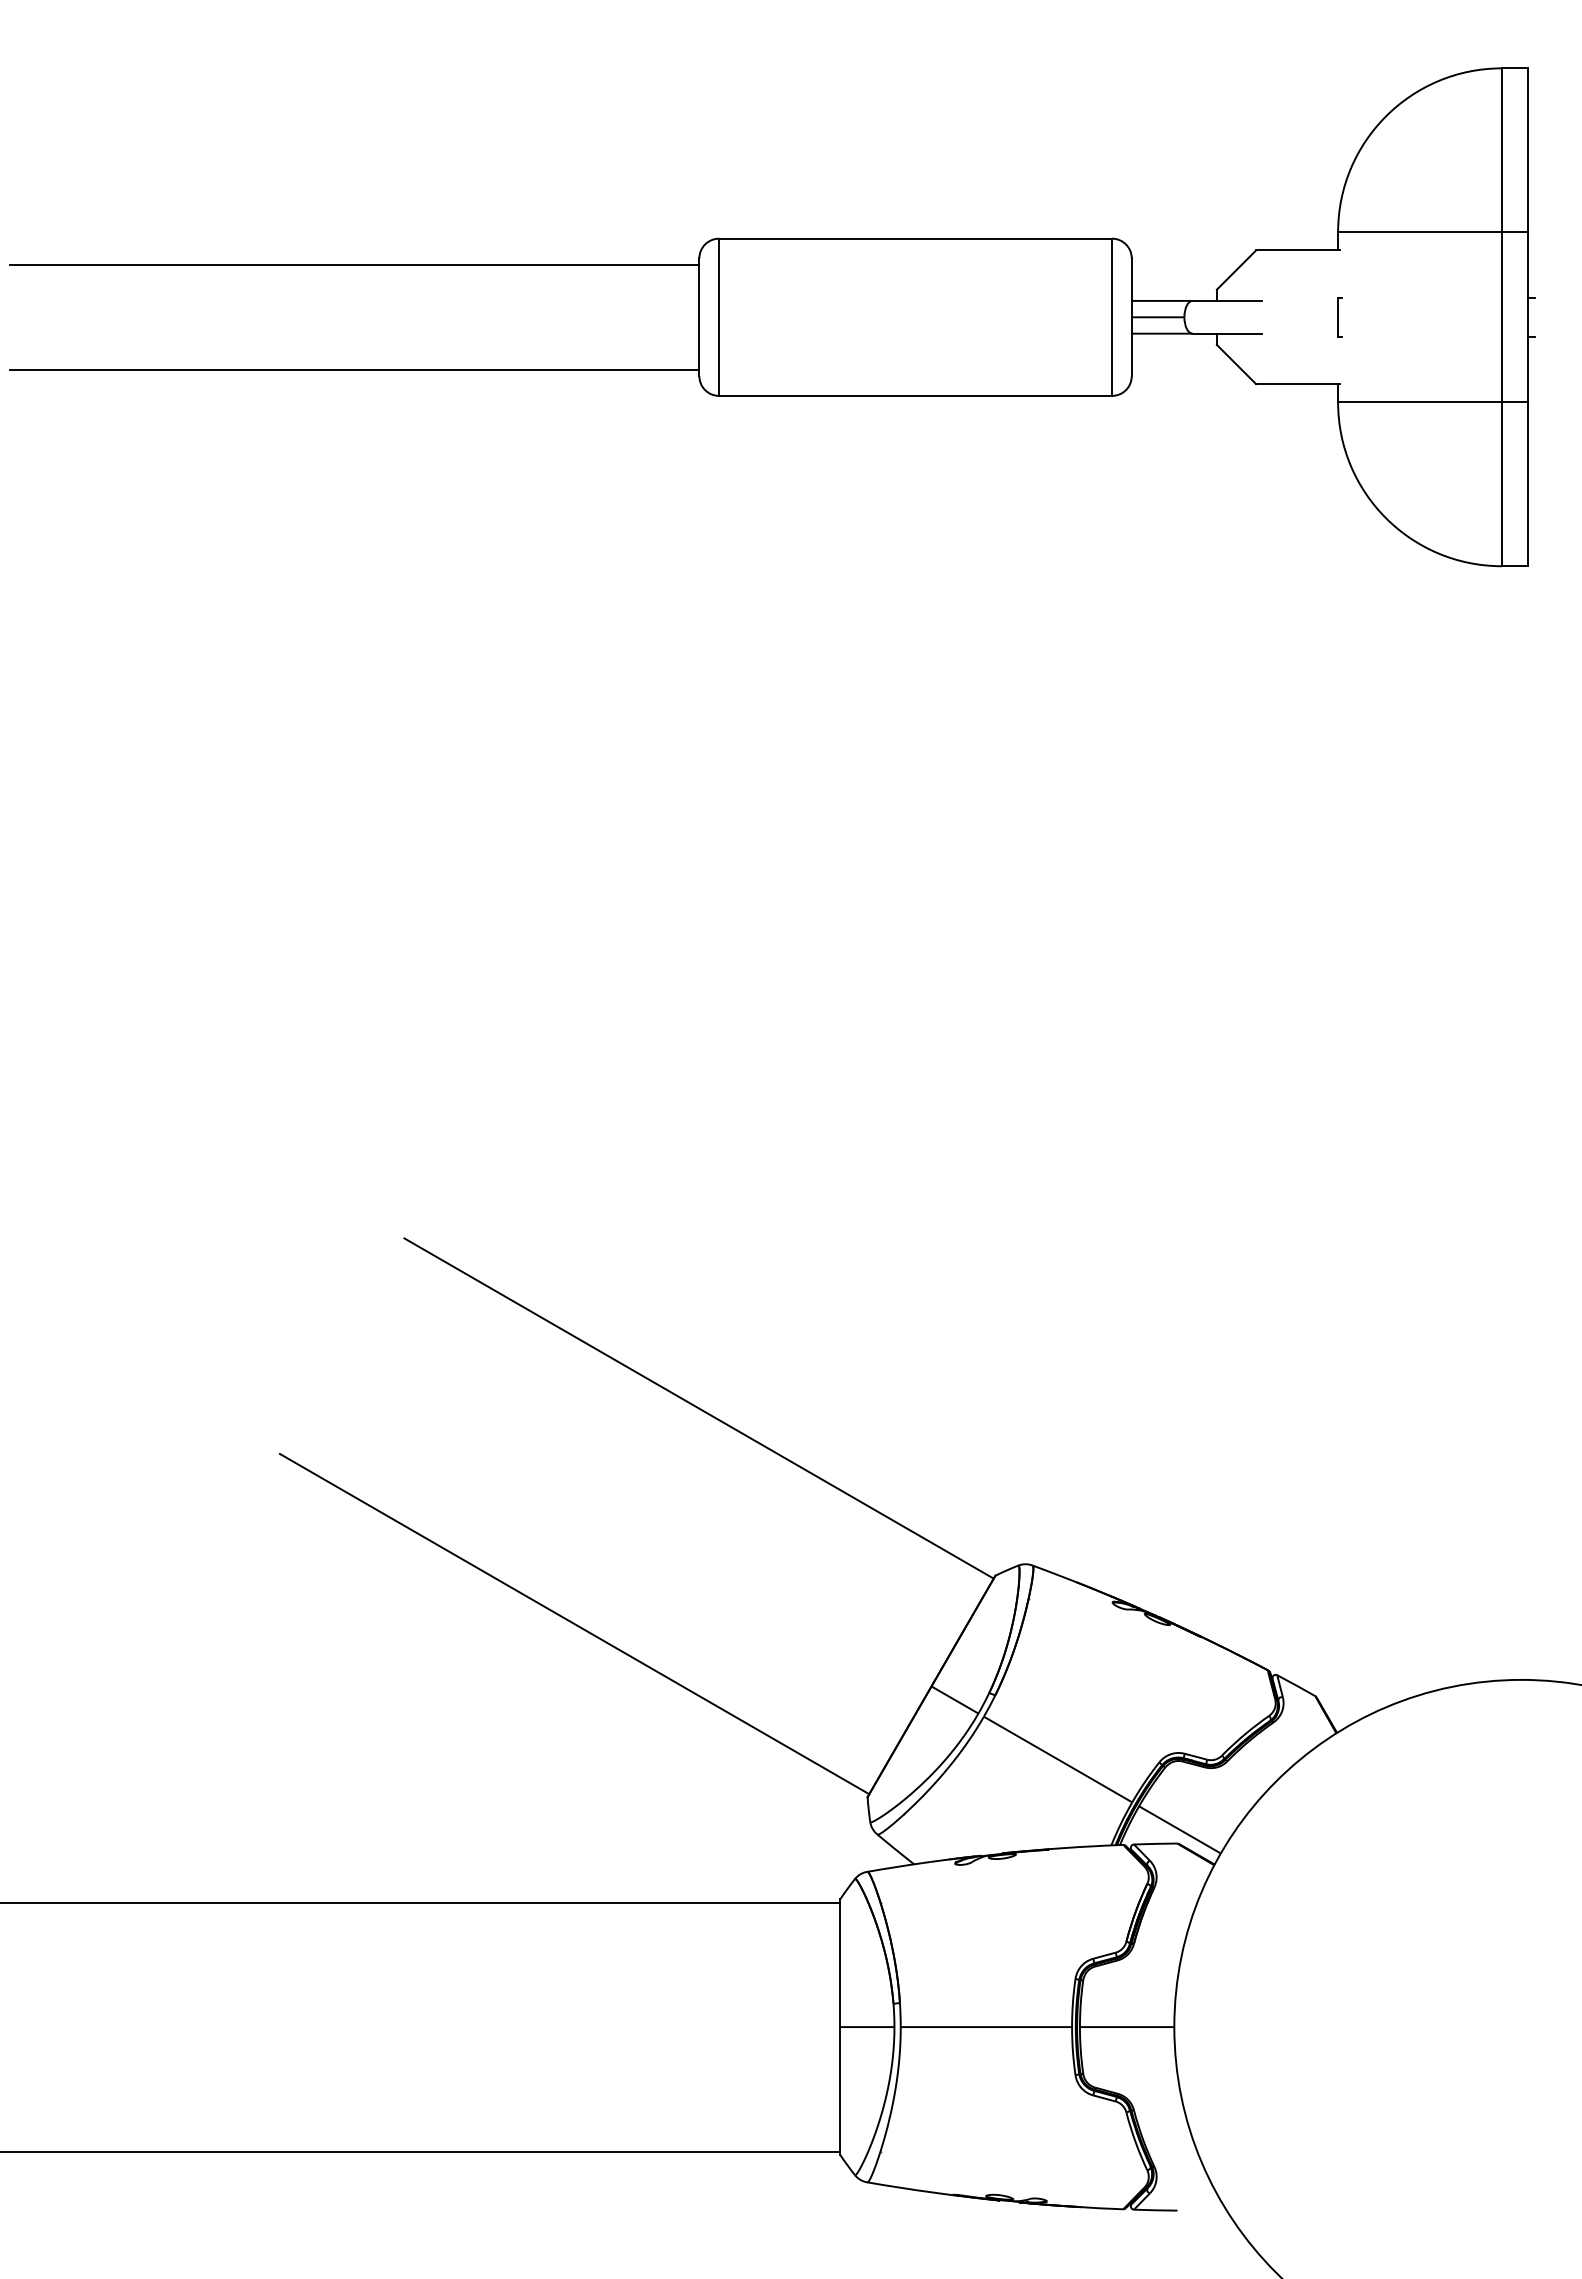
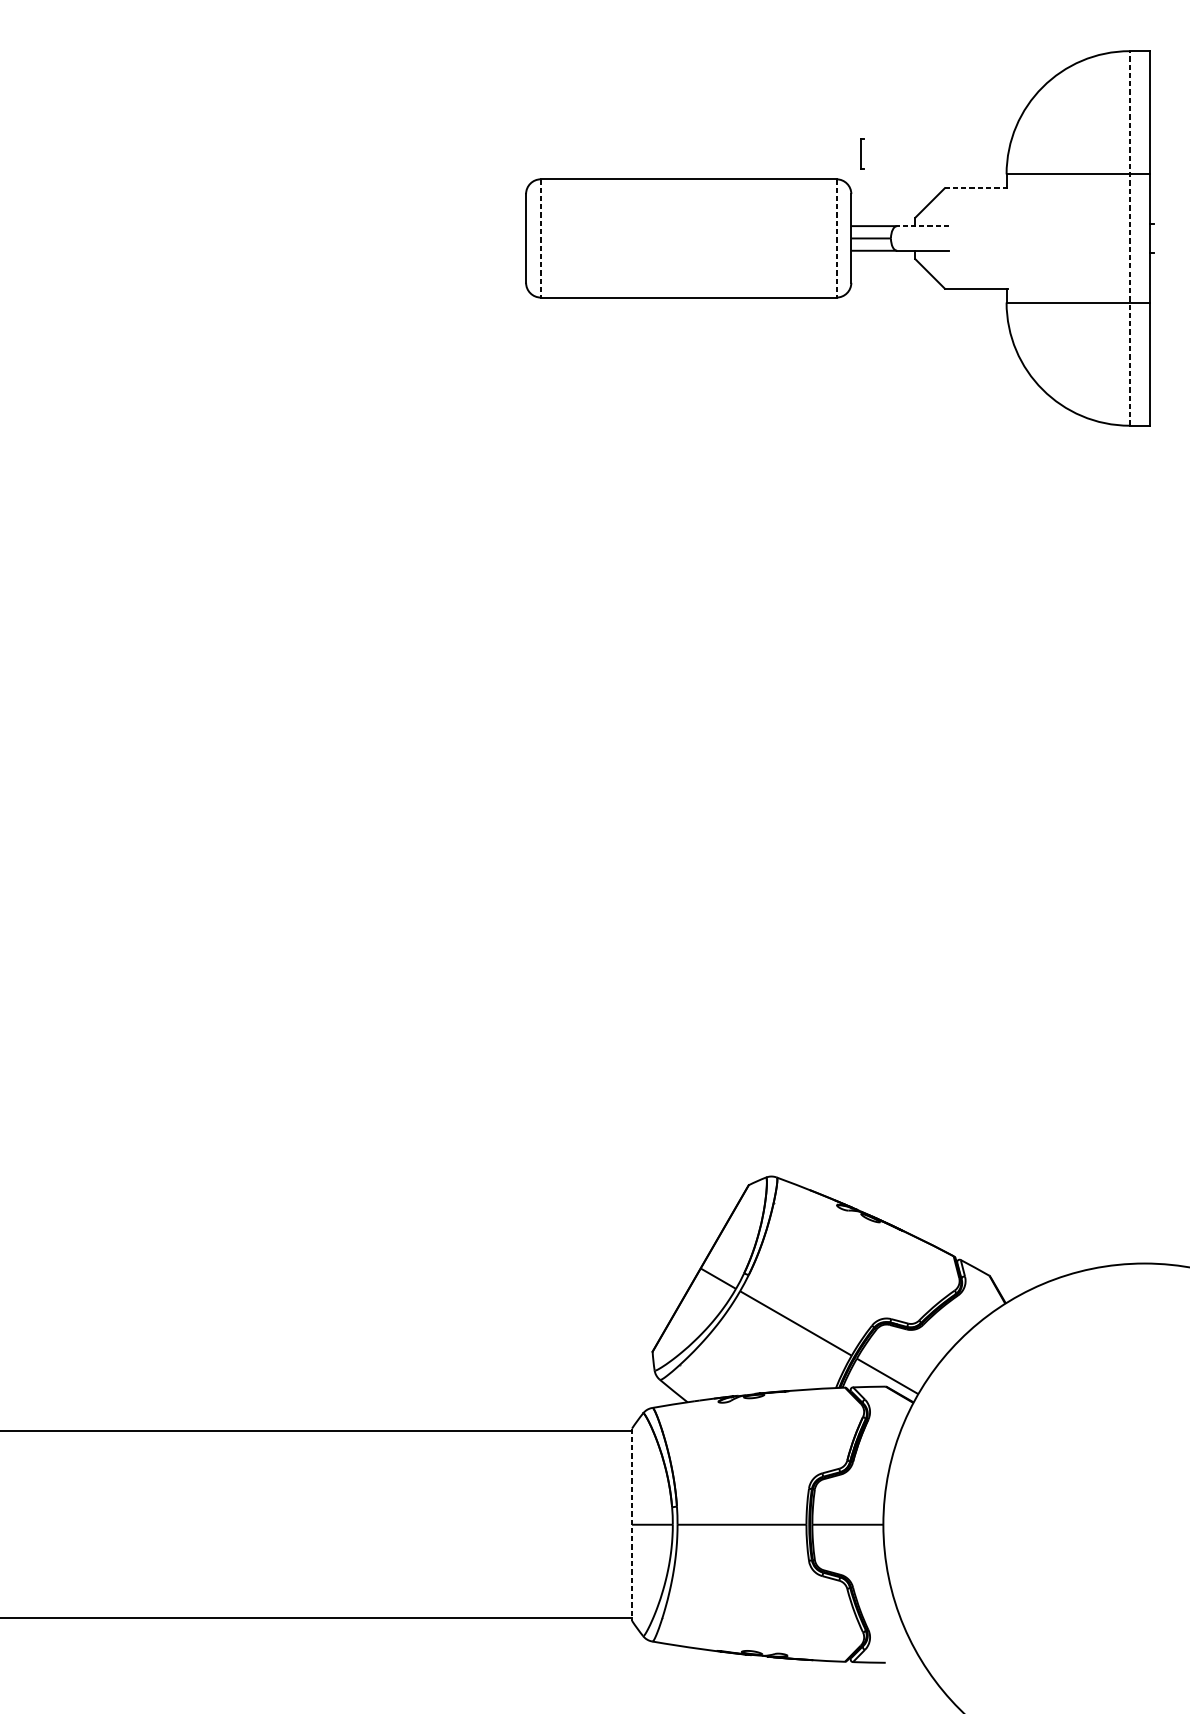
line: (1297, 250) -> (976, 188), solid -> dashed
line: (354, 264) -> (266, 198), removed
line: (1227, 300) -> (923, 225), solid -> dashed
line: (719, 317) -> (541, 238), solid -> dashed
line: (1112, 317) -> (836, 238), solid -> dashed
part: (1339, 317) -> (862, 154), moved
line: (1501, 317) -> (1129, 238), solid -> dashed
line: (354, 369) -> (266, 277), removed
line: (698, 1408) -> (525, 1059), removed
line: (574, 1623) -> (432, 1221), removed
line: (840, 2027) -> (632, 1525), solid -> dashed

